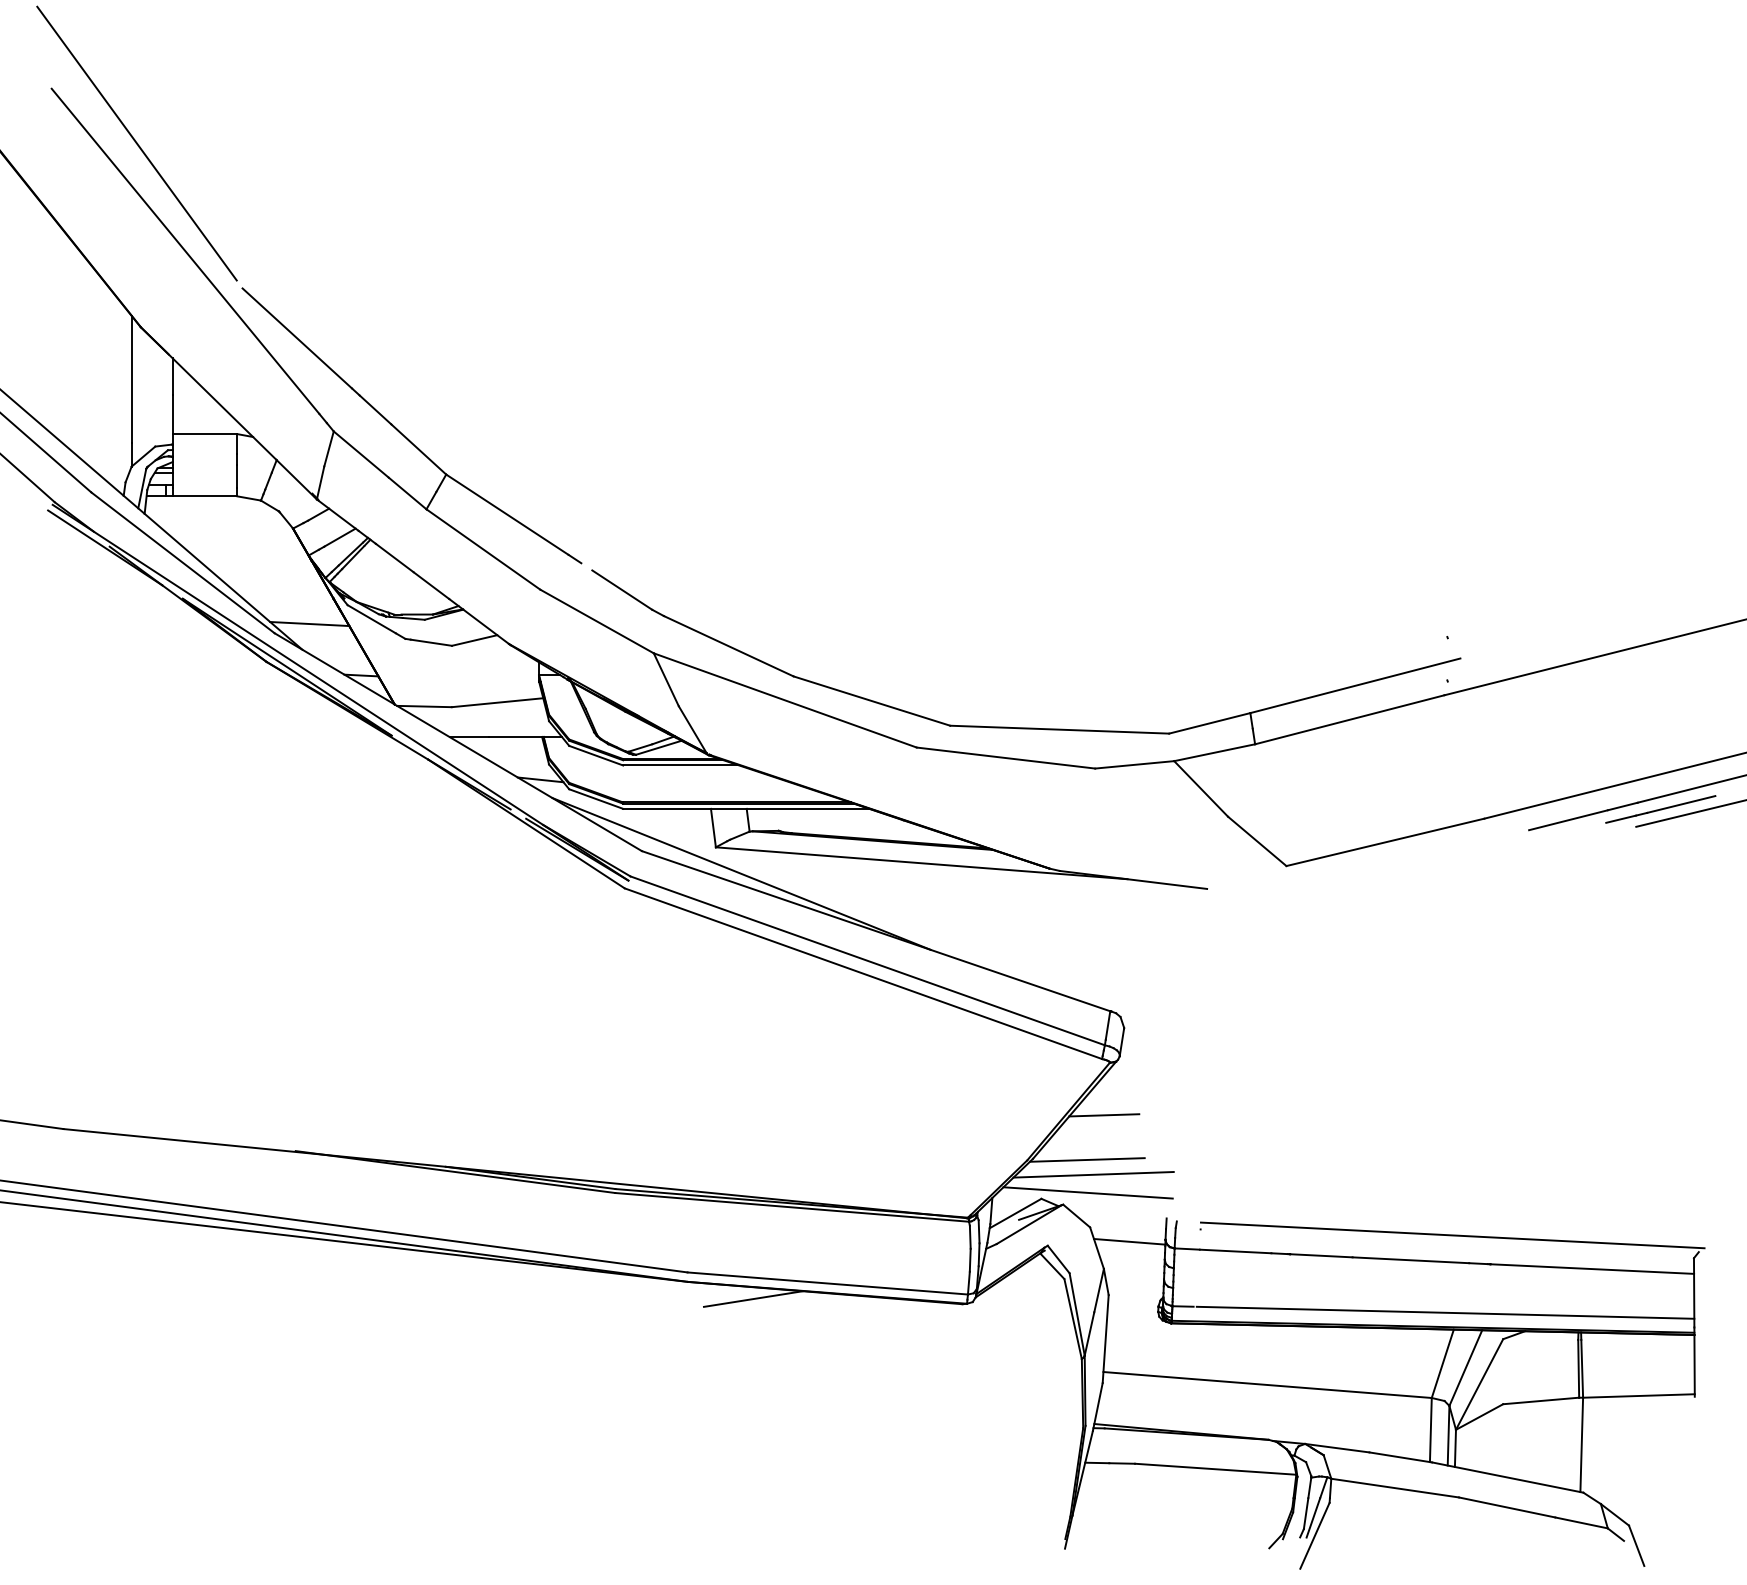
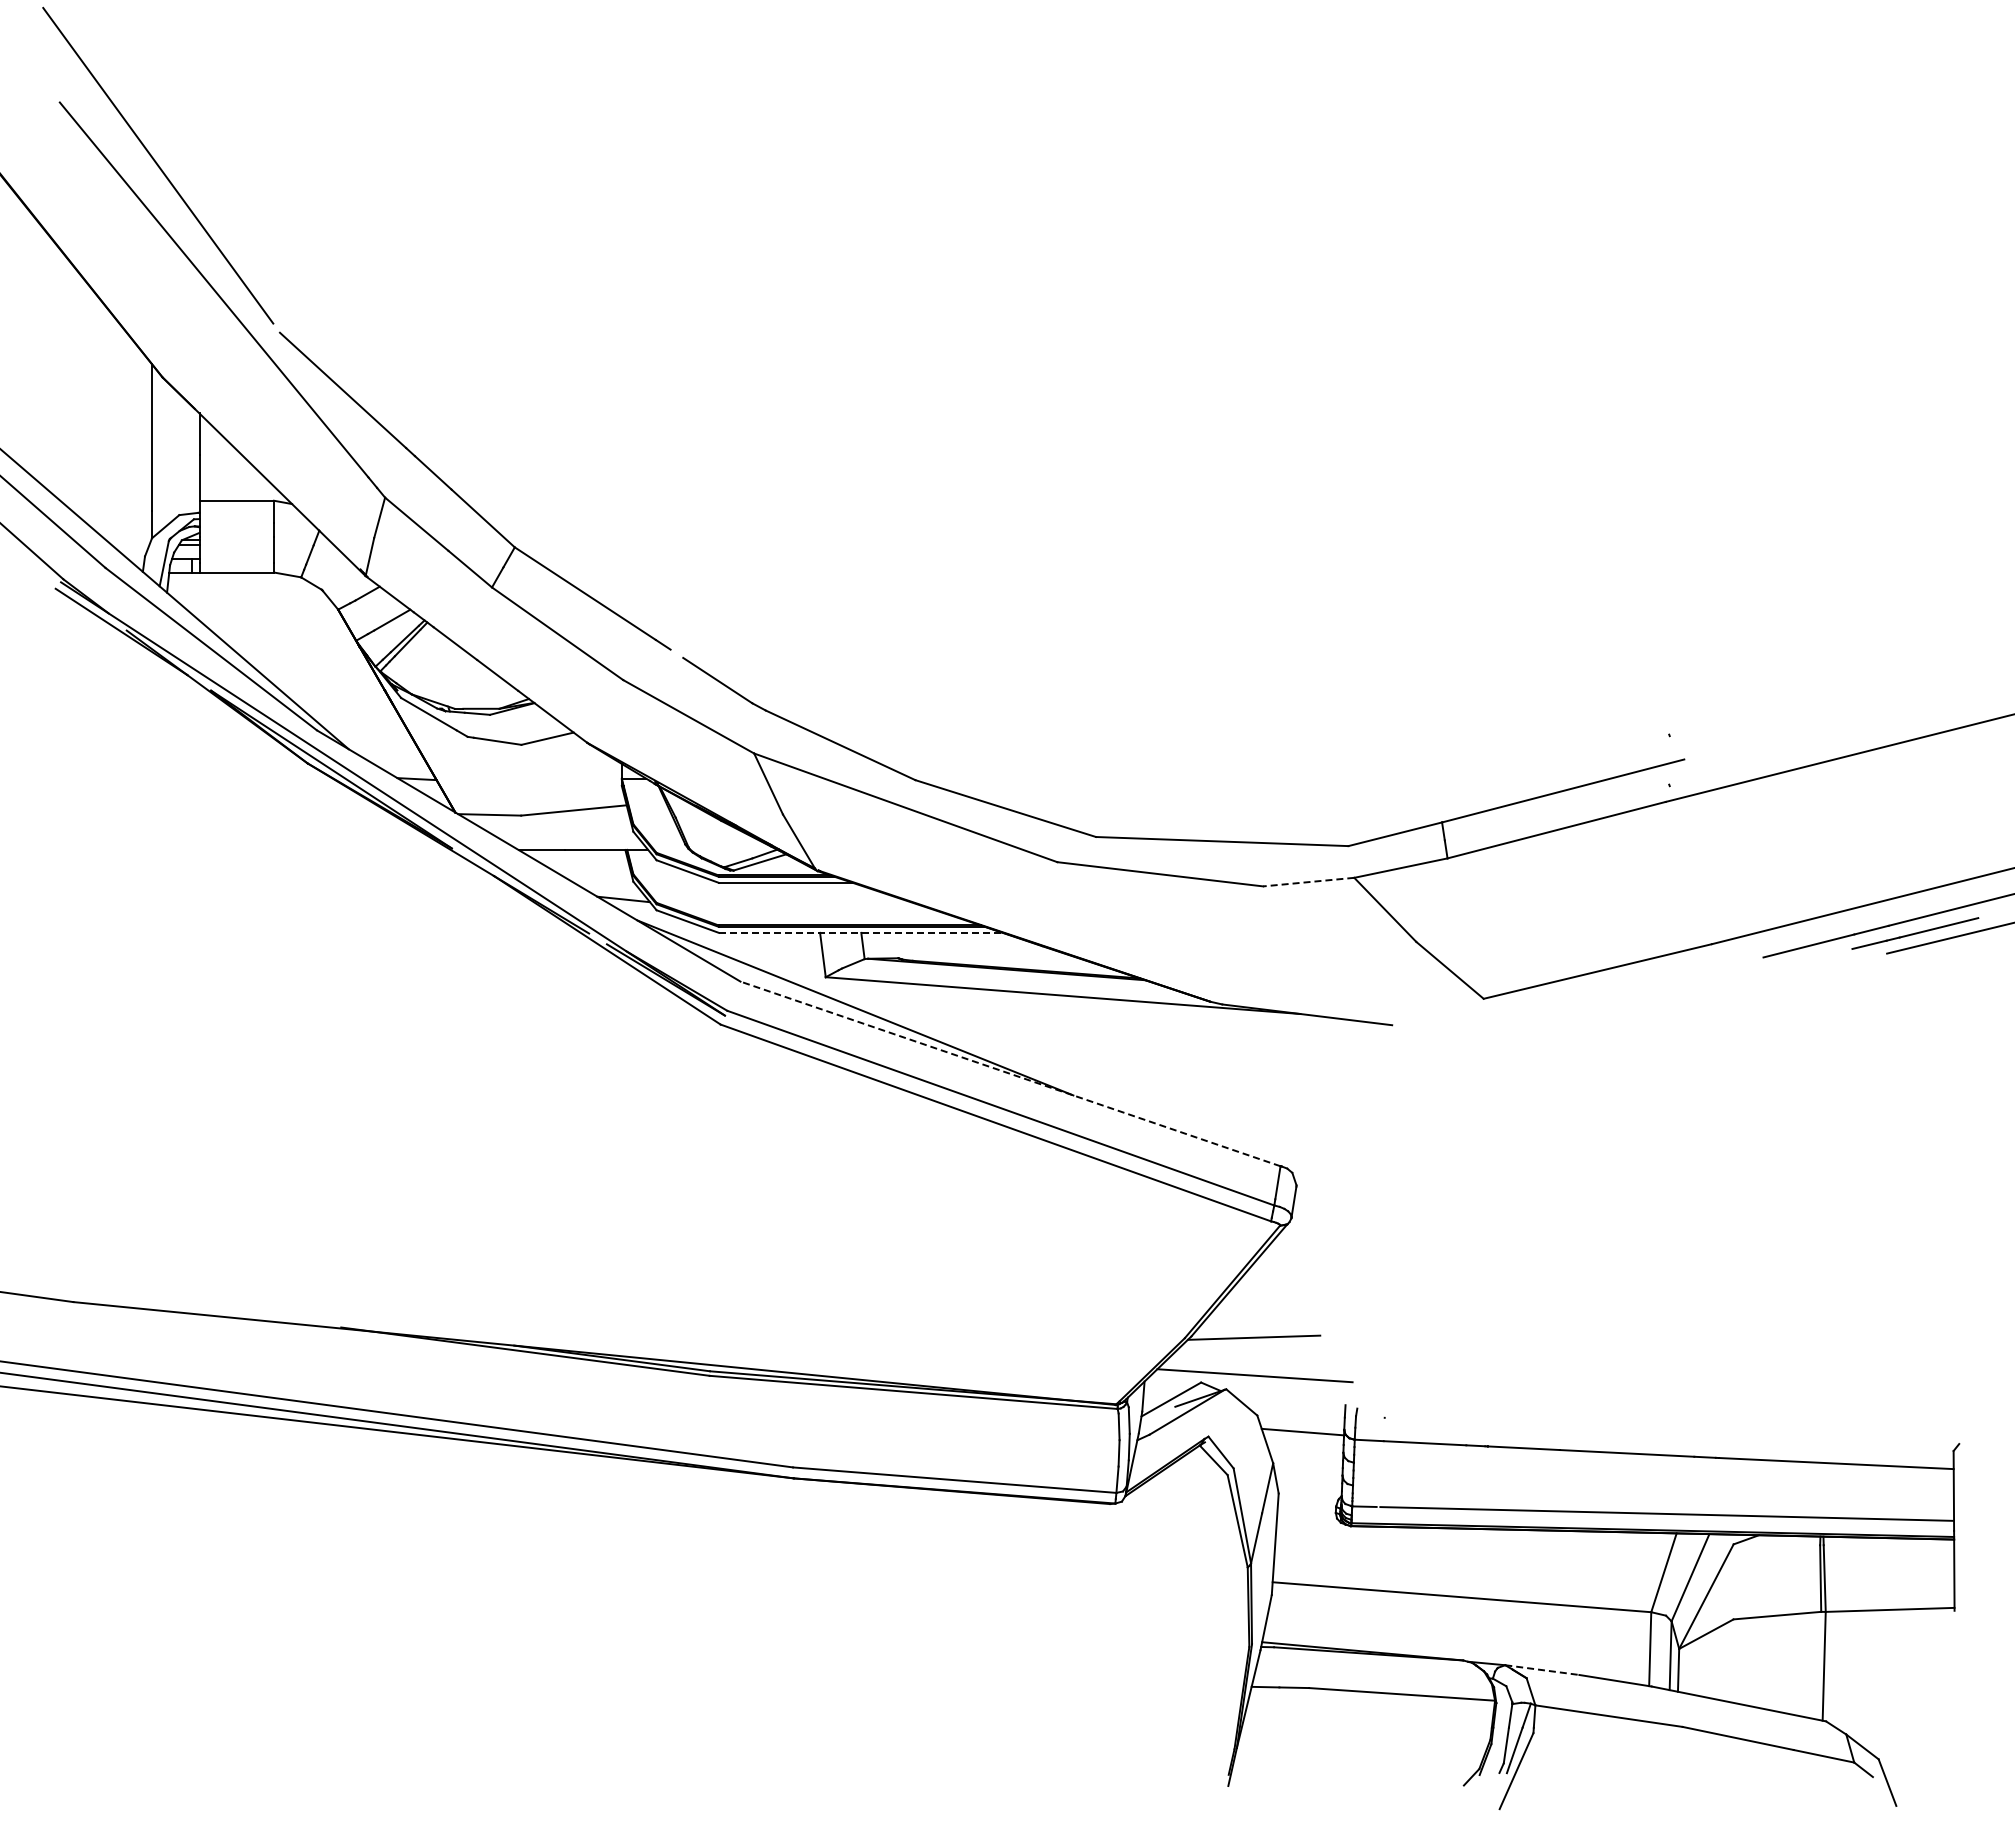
line: (309, 623) -> (357, 719), removed
line: (1134, 765) -> (1308, 882), solid -> dashed
line: (746, 808) -> (860, 932), solid -> dashed
line: (876, 930) -> (1010, 1073), solid -> dashed
line: (1104, 1115) -> (1273, 1286), removed
line: (1092, 1174) -> (1260, 1354), removed
line: (1452, 1235) -> (1675, 1424), removed
line: (753, 1299) -> (869, 1498), removed
line: (1337, 1448) -> (1542, 1670), solid -> dashed

